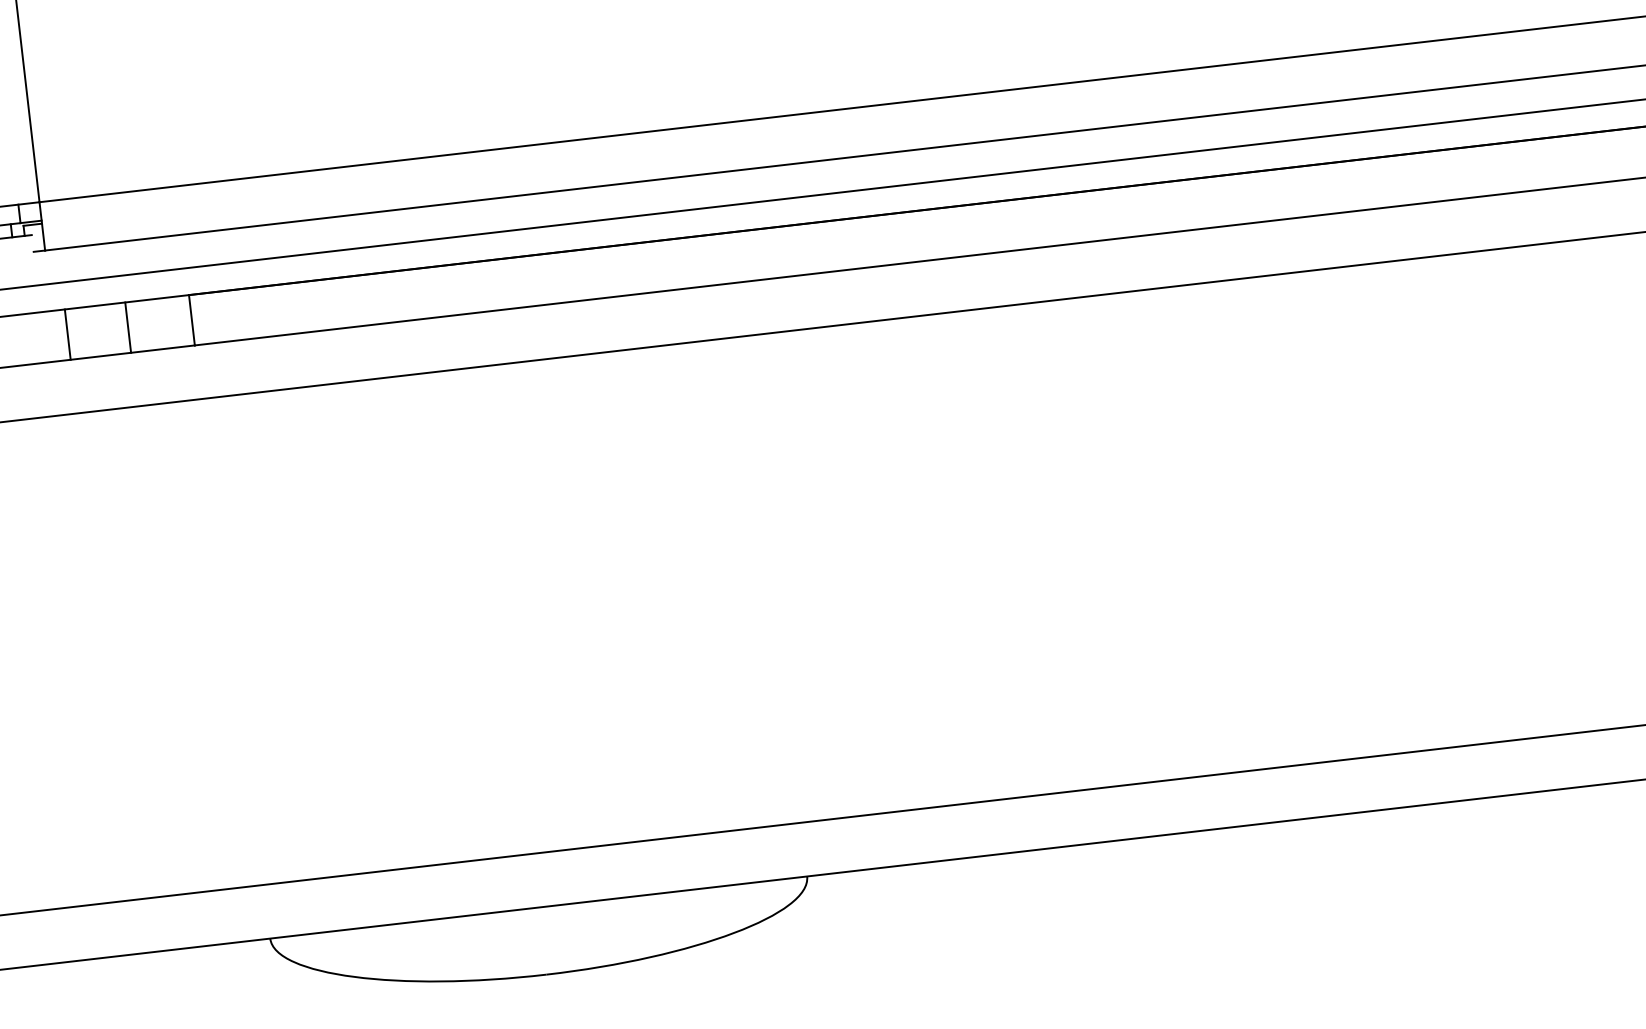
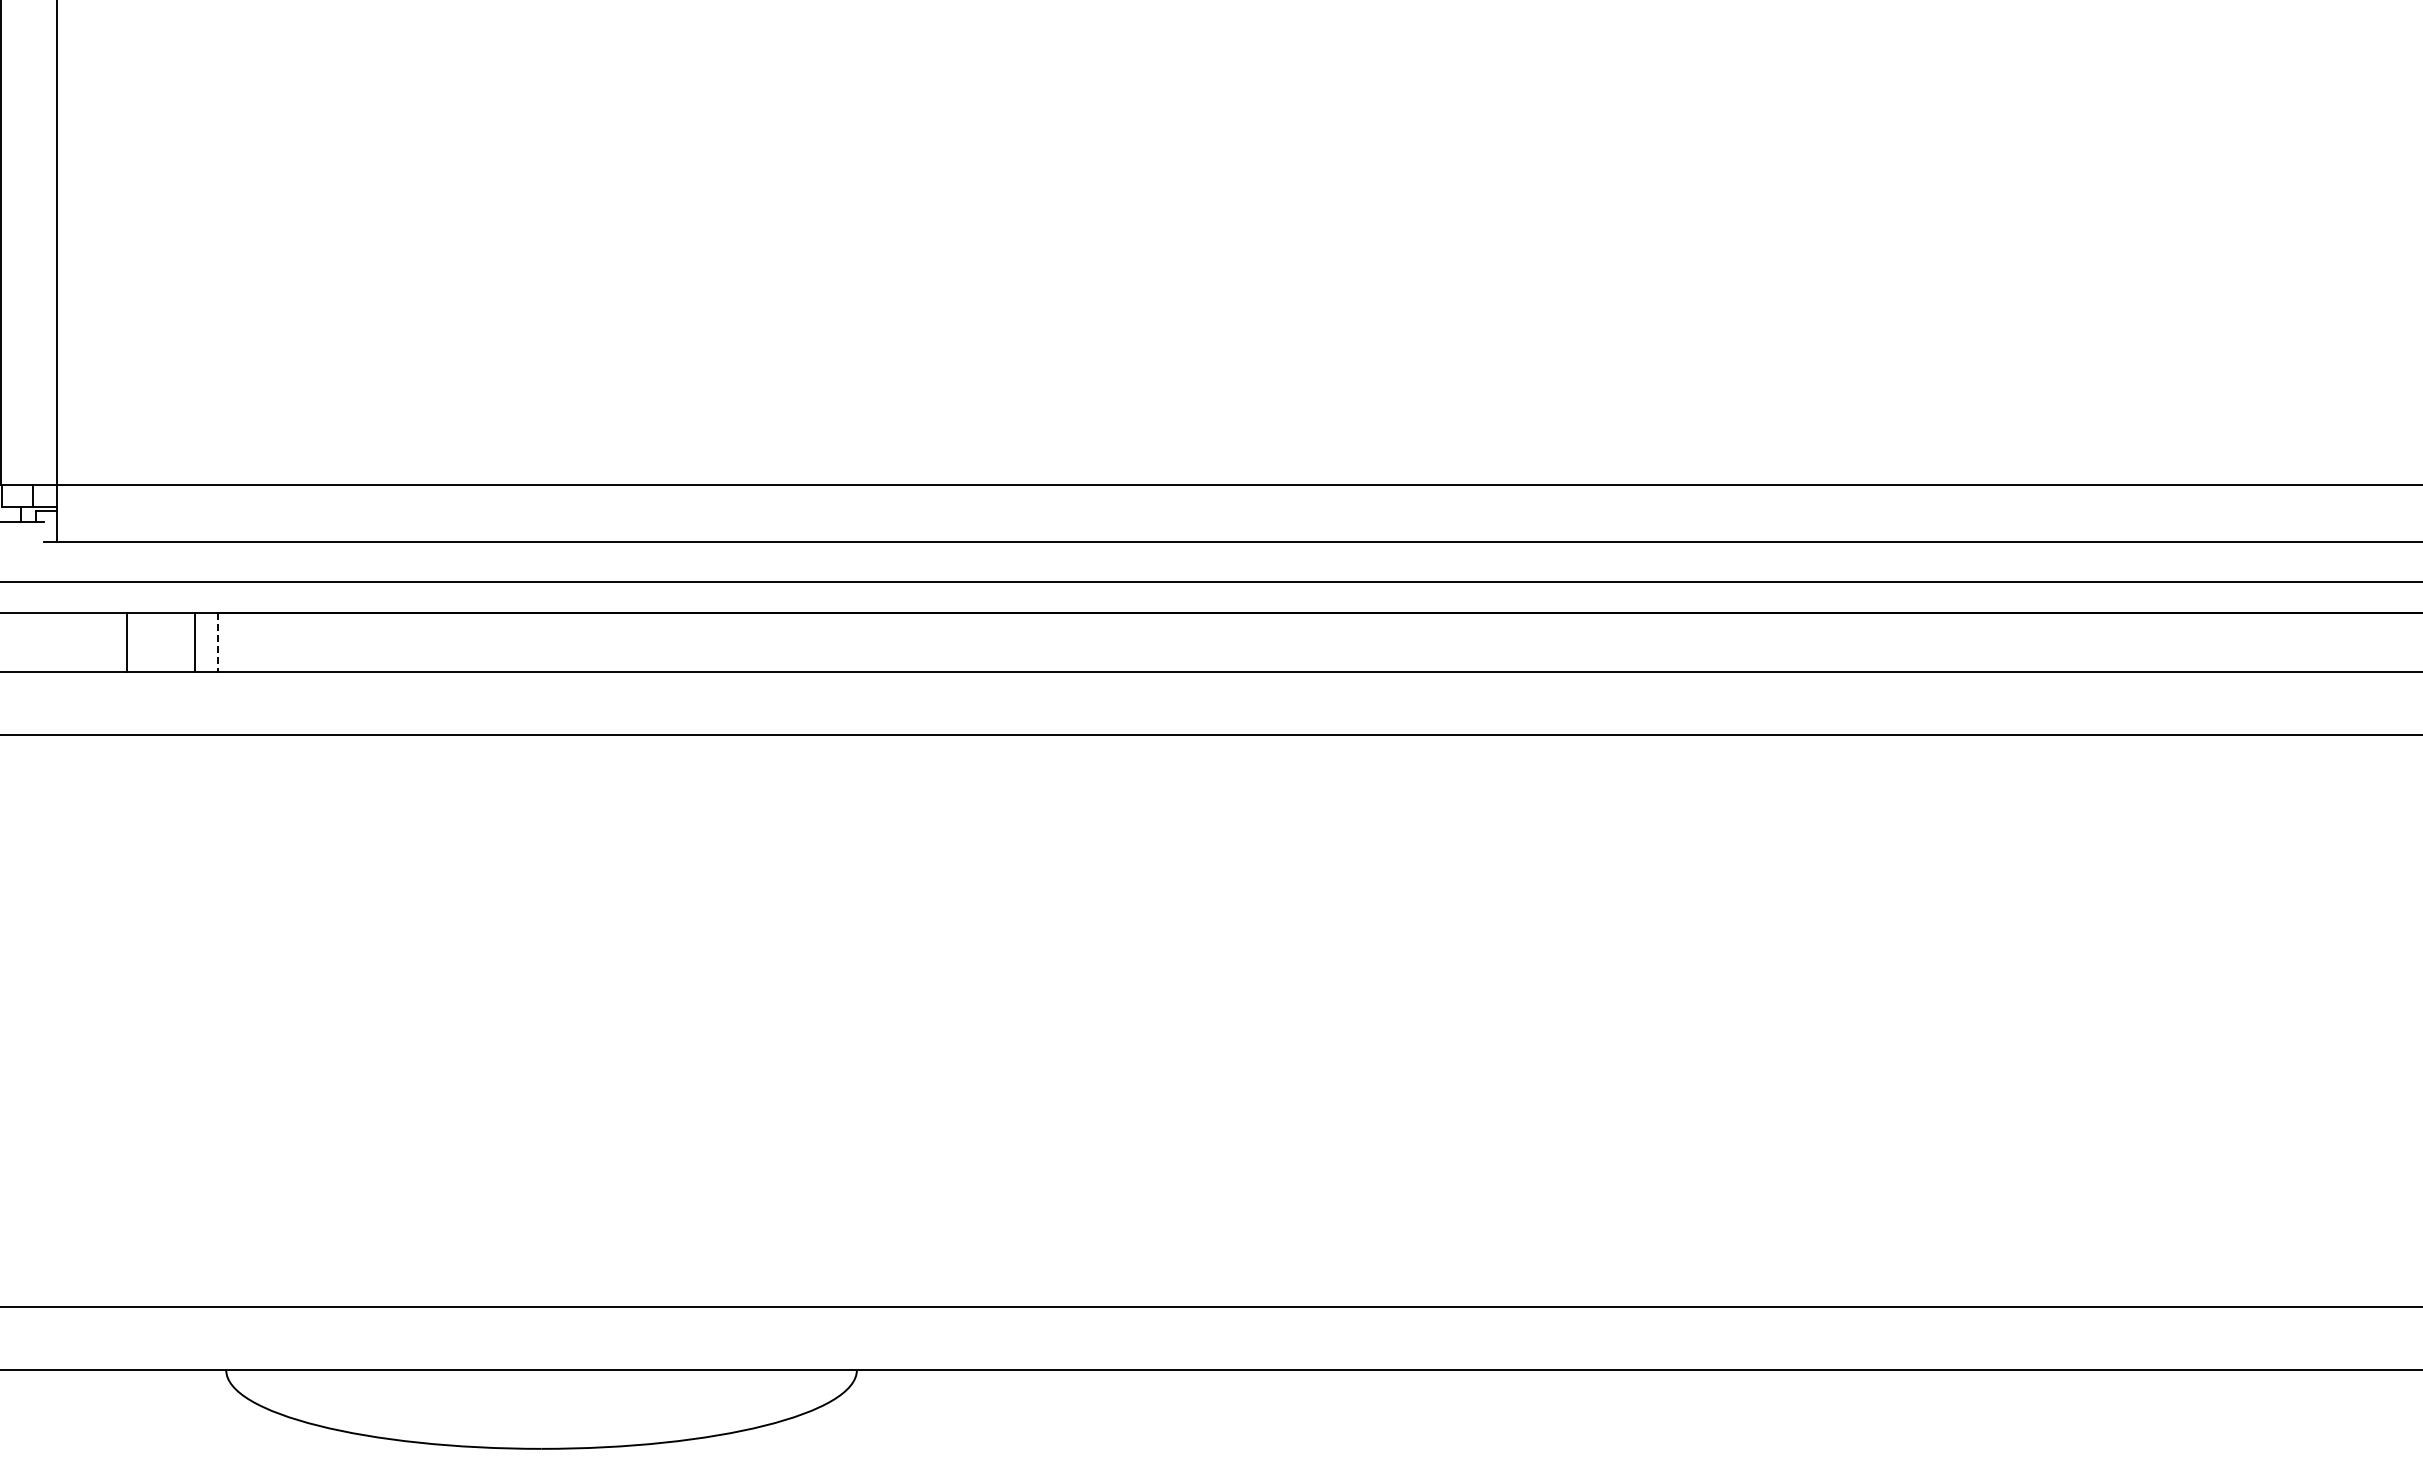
line: (192, 320) -> (218, 642), solid -> dashed
line: (128, 327) -> (195, 642), moved
line: (67, 334) -> (127, 642), moved

